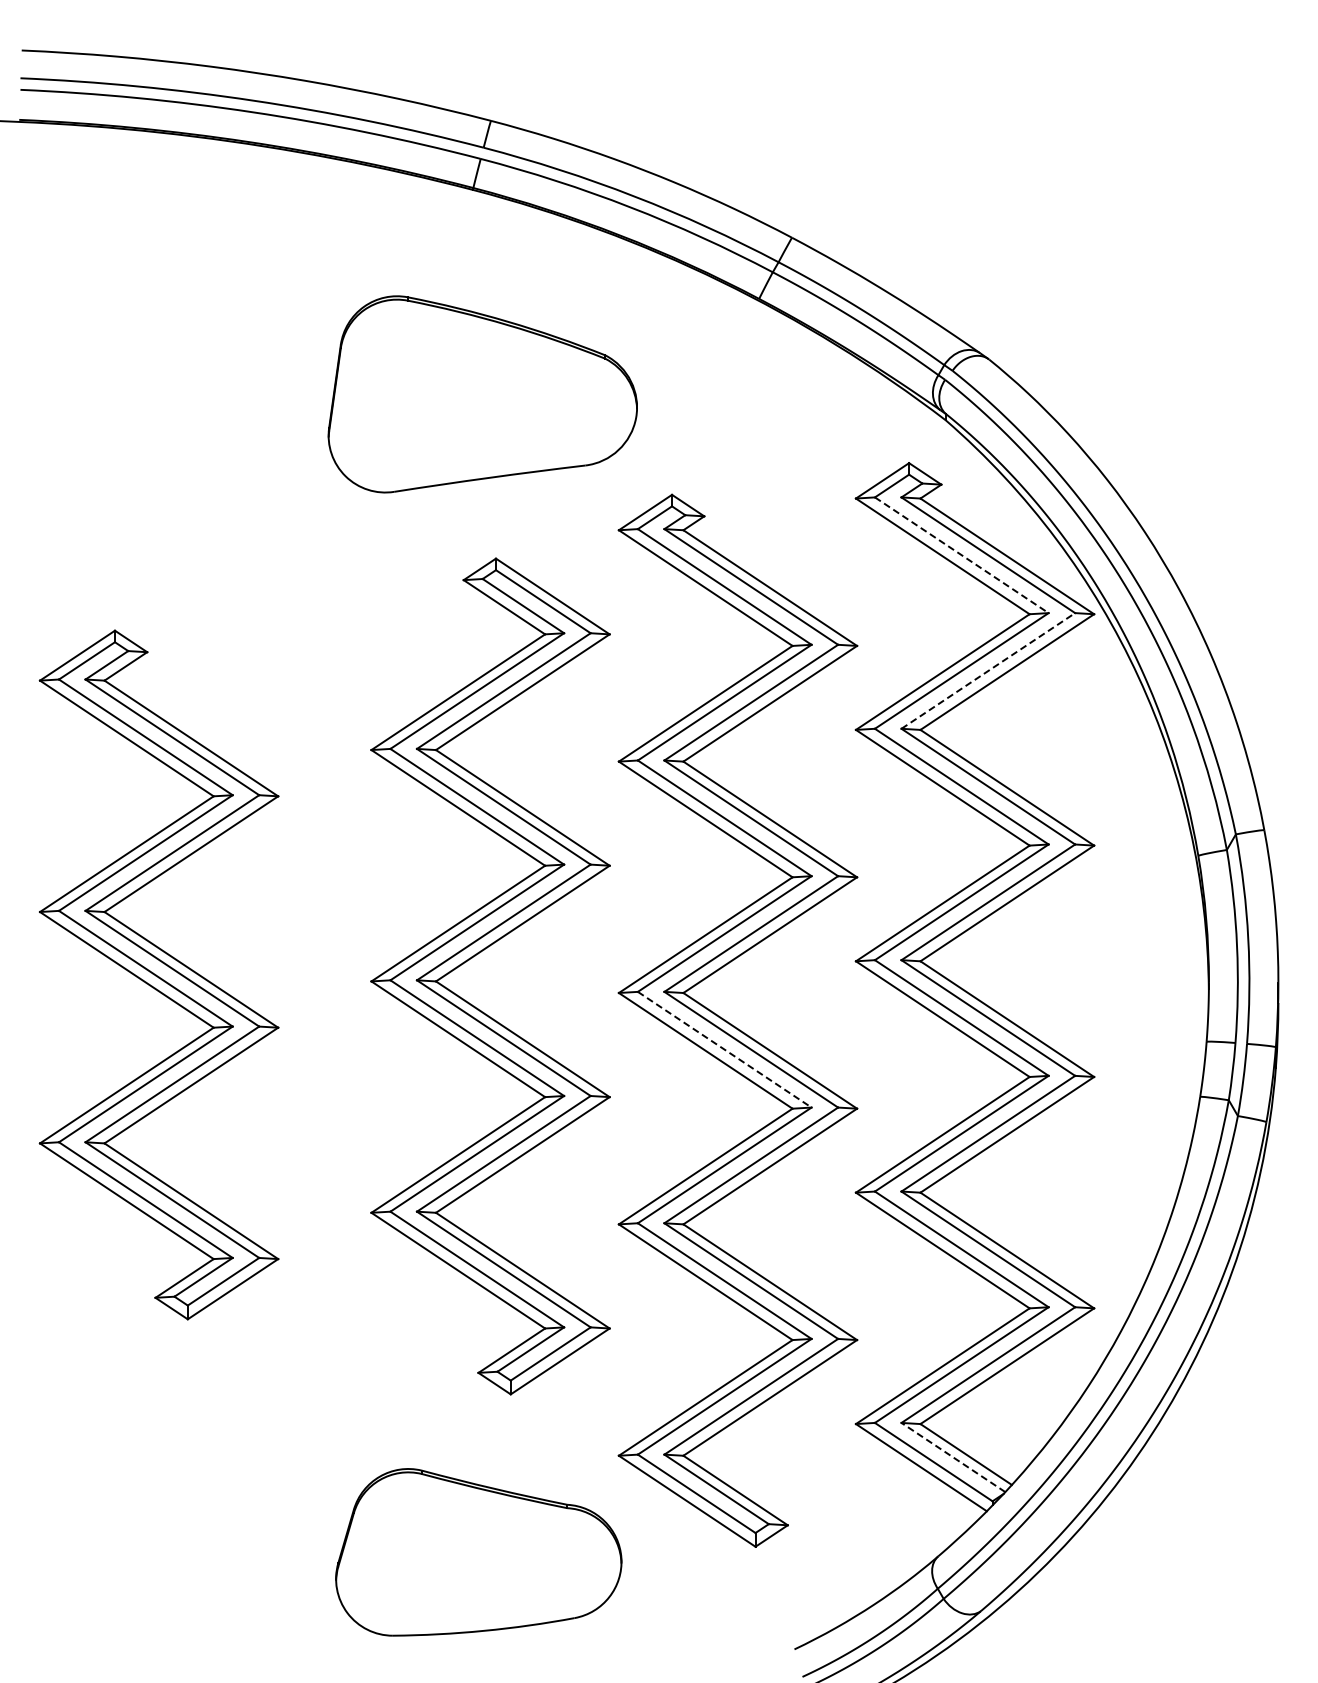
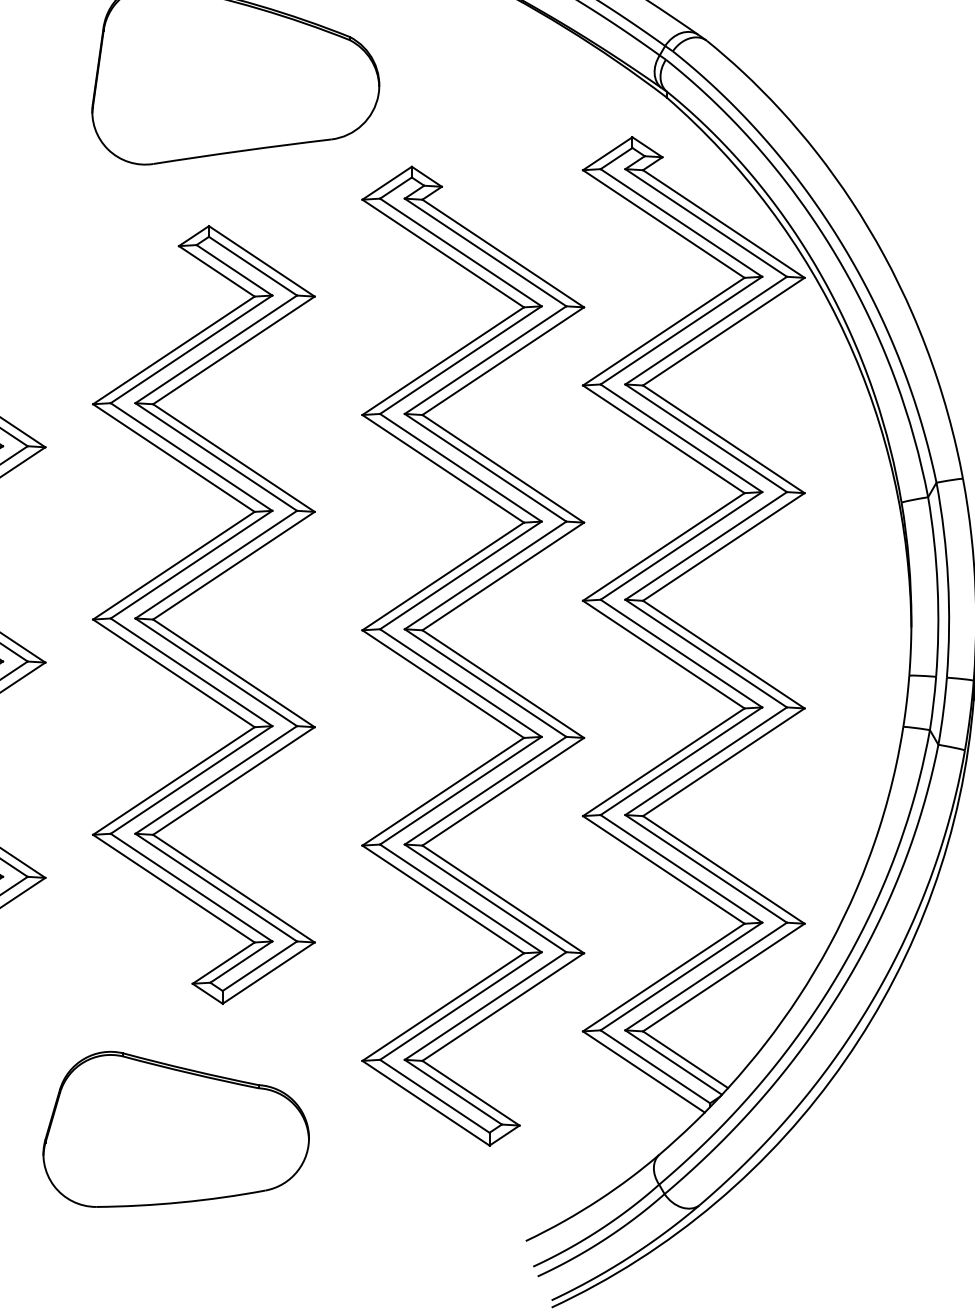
line: (962, 555) -> (682, 223), dashed -> solid
line: (988, 670) -> (706, 330), dashed -> solid
part: (475, 956) -> (189, 596), moved
line: (725, 1050) -> (461, 683), dashed -> solid
line: (953, 1457) -> (673, 1062), dashed -> solid
part: (478, 1552) -> (175, 1129), moved

